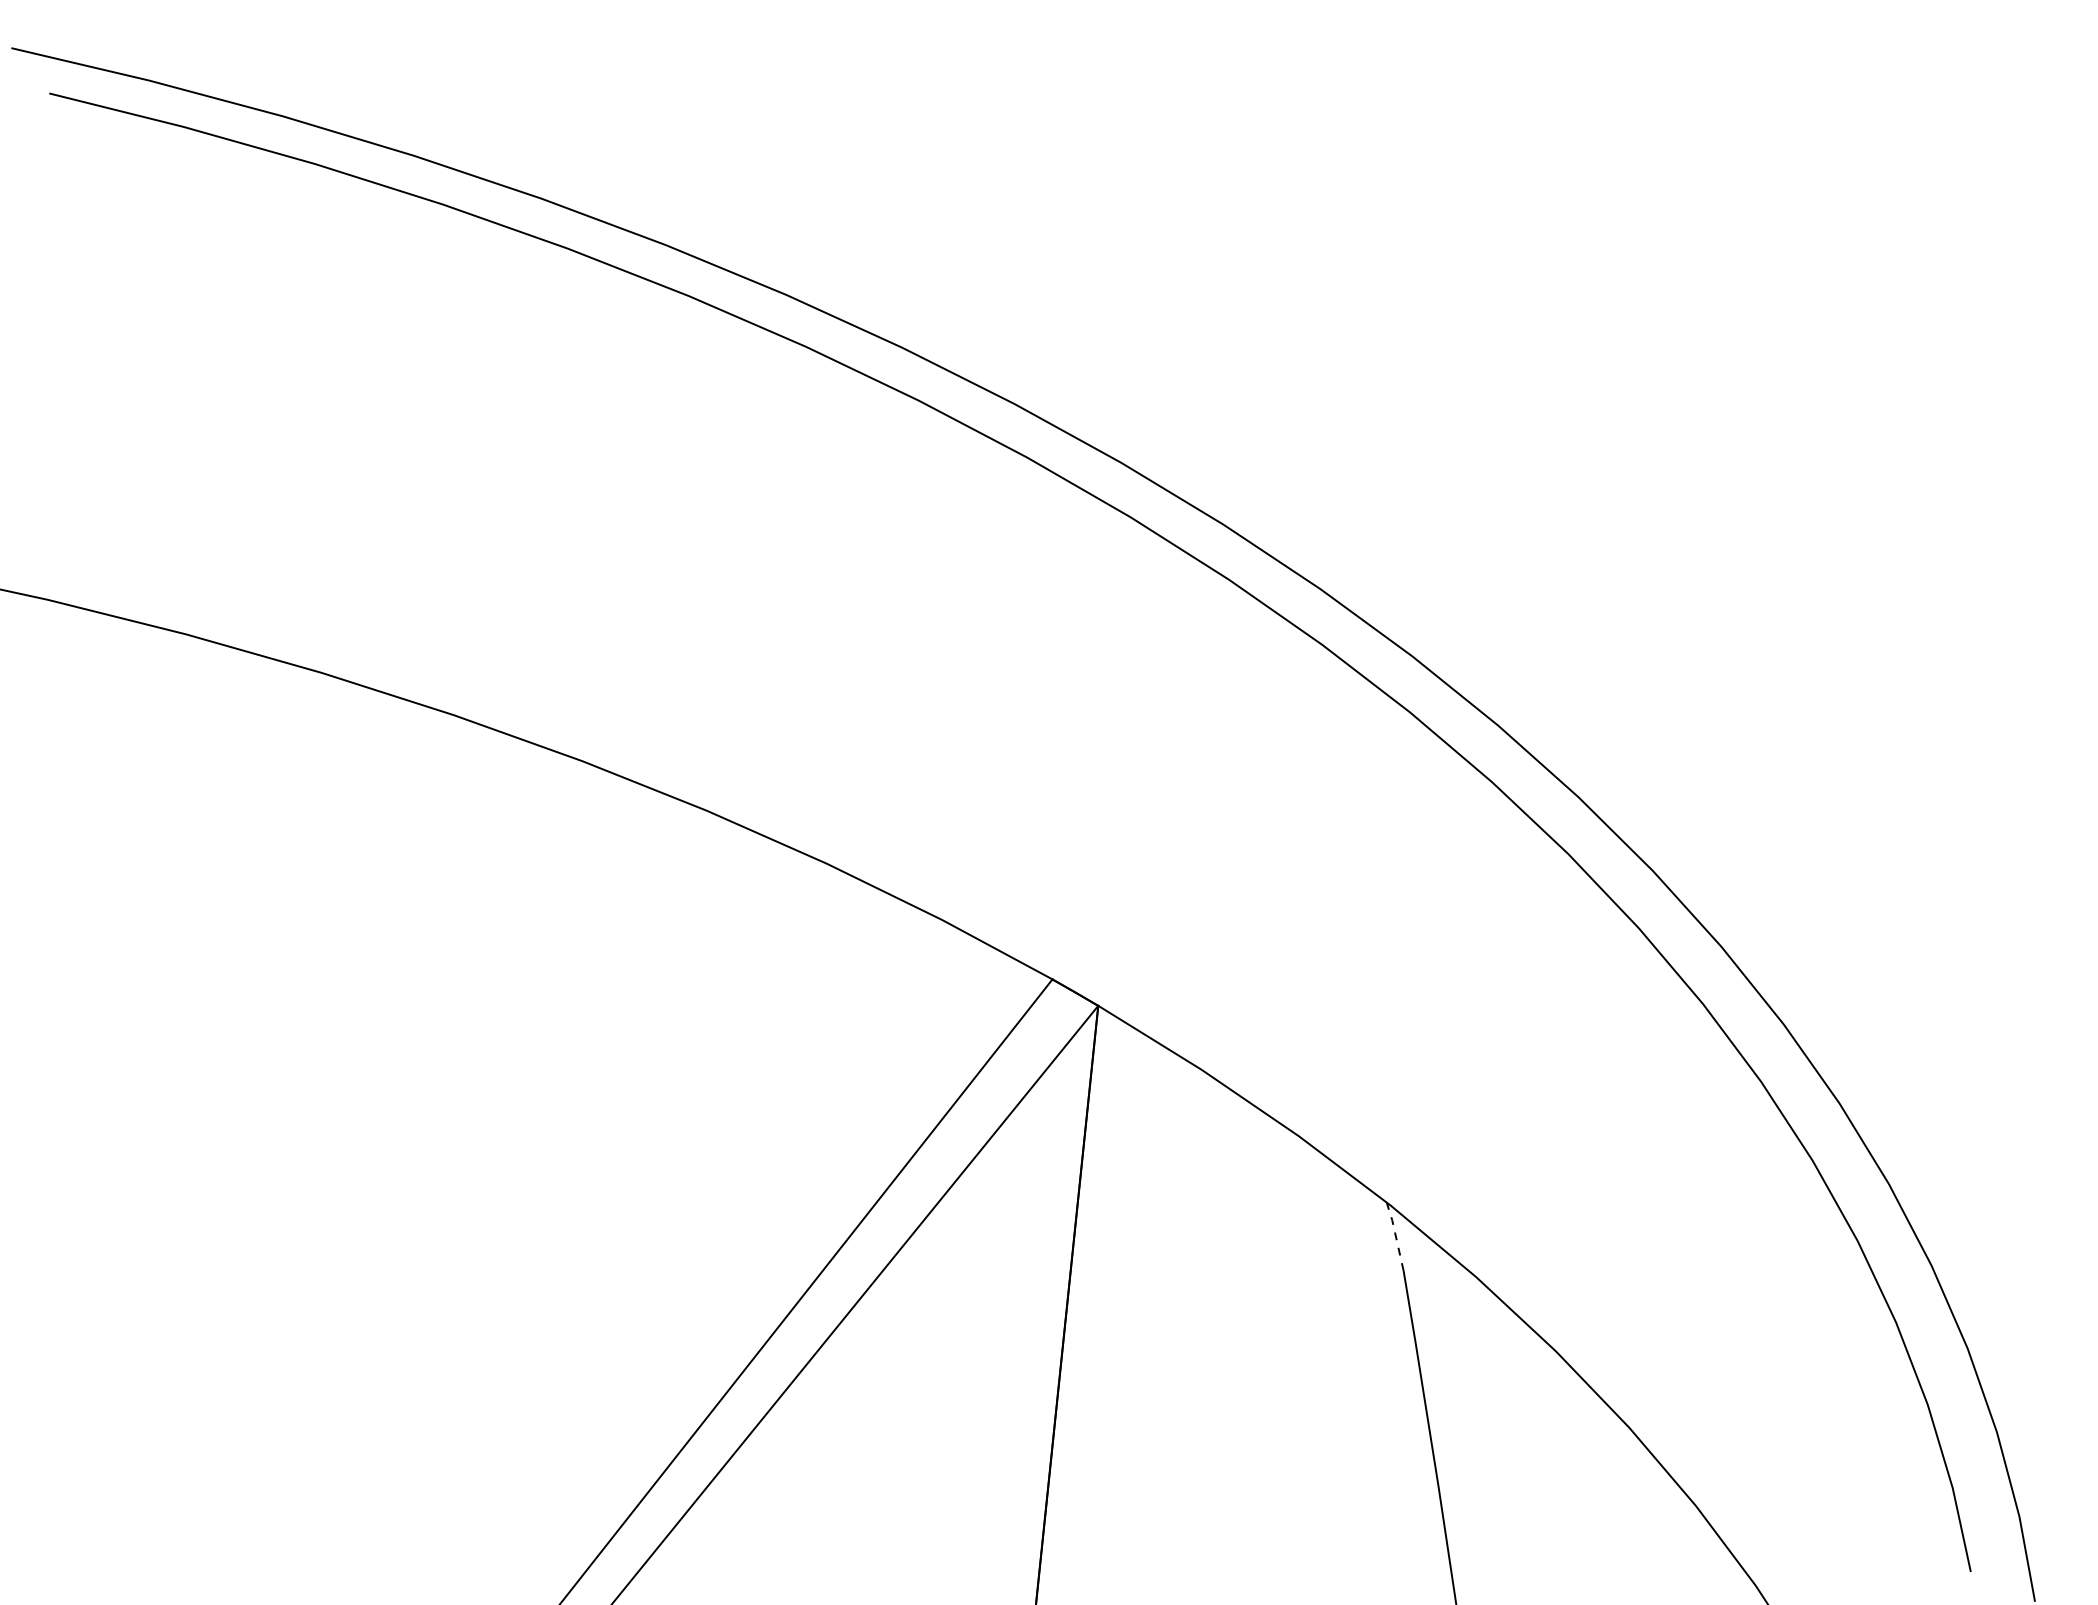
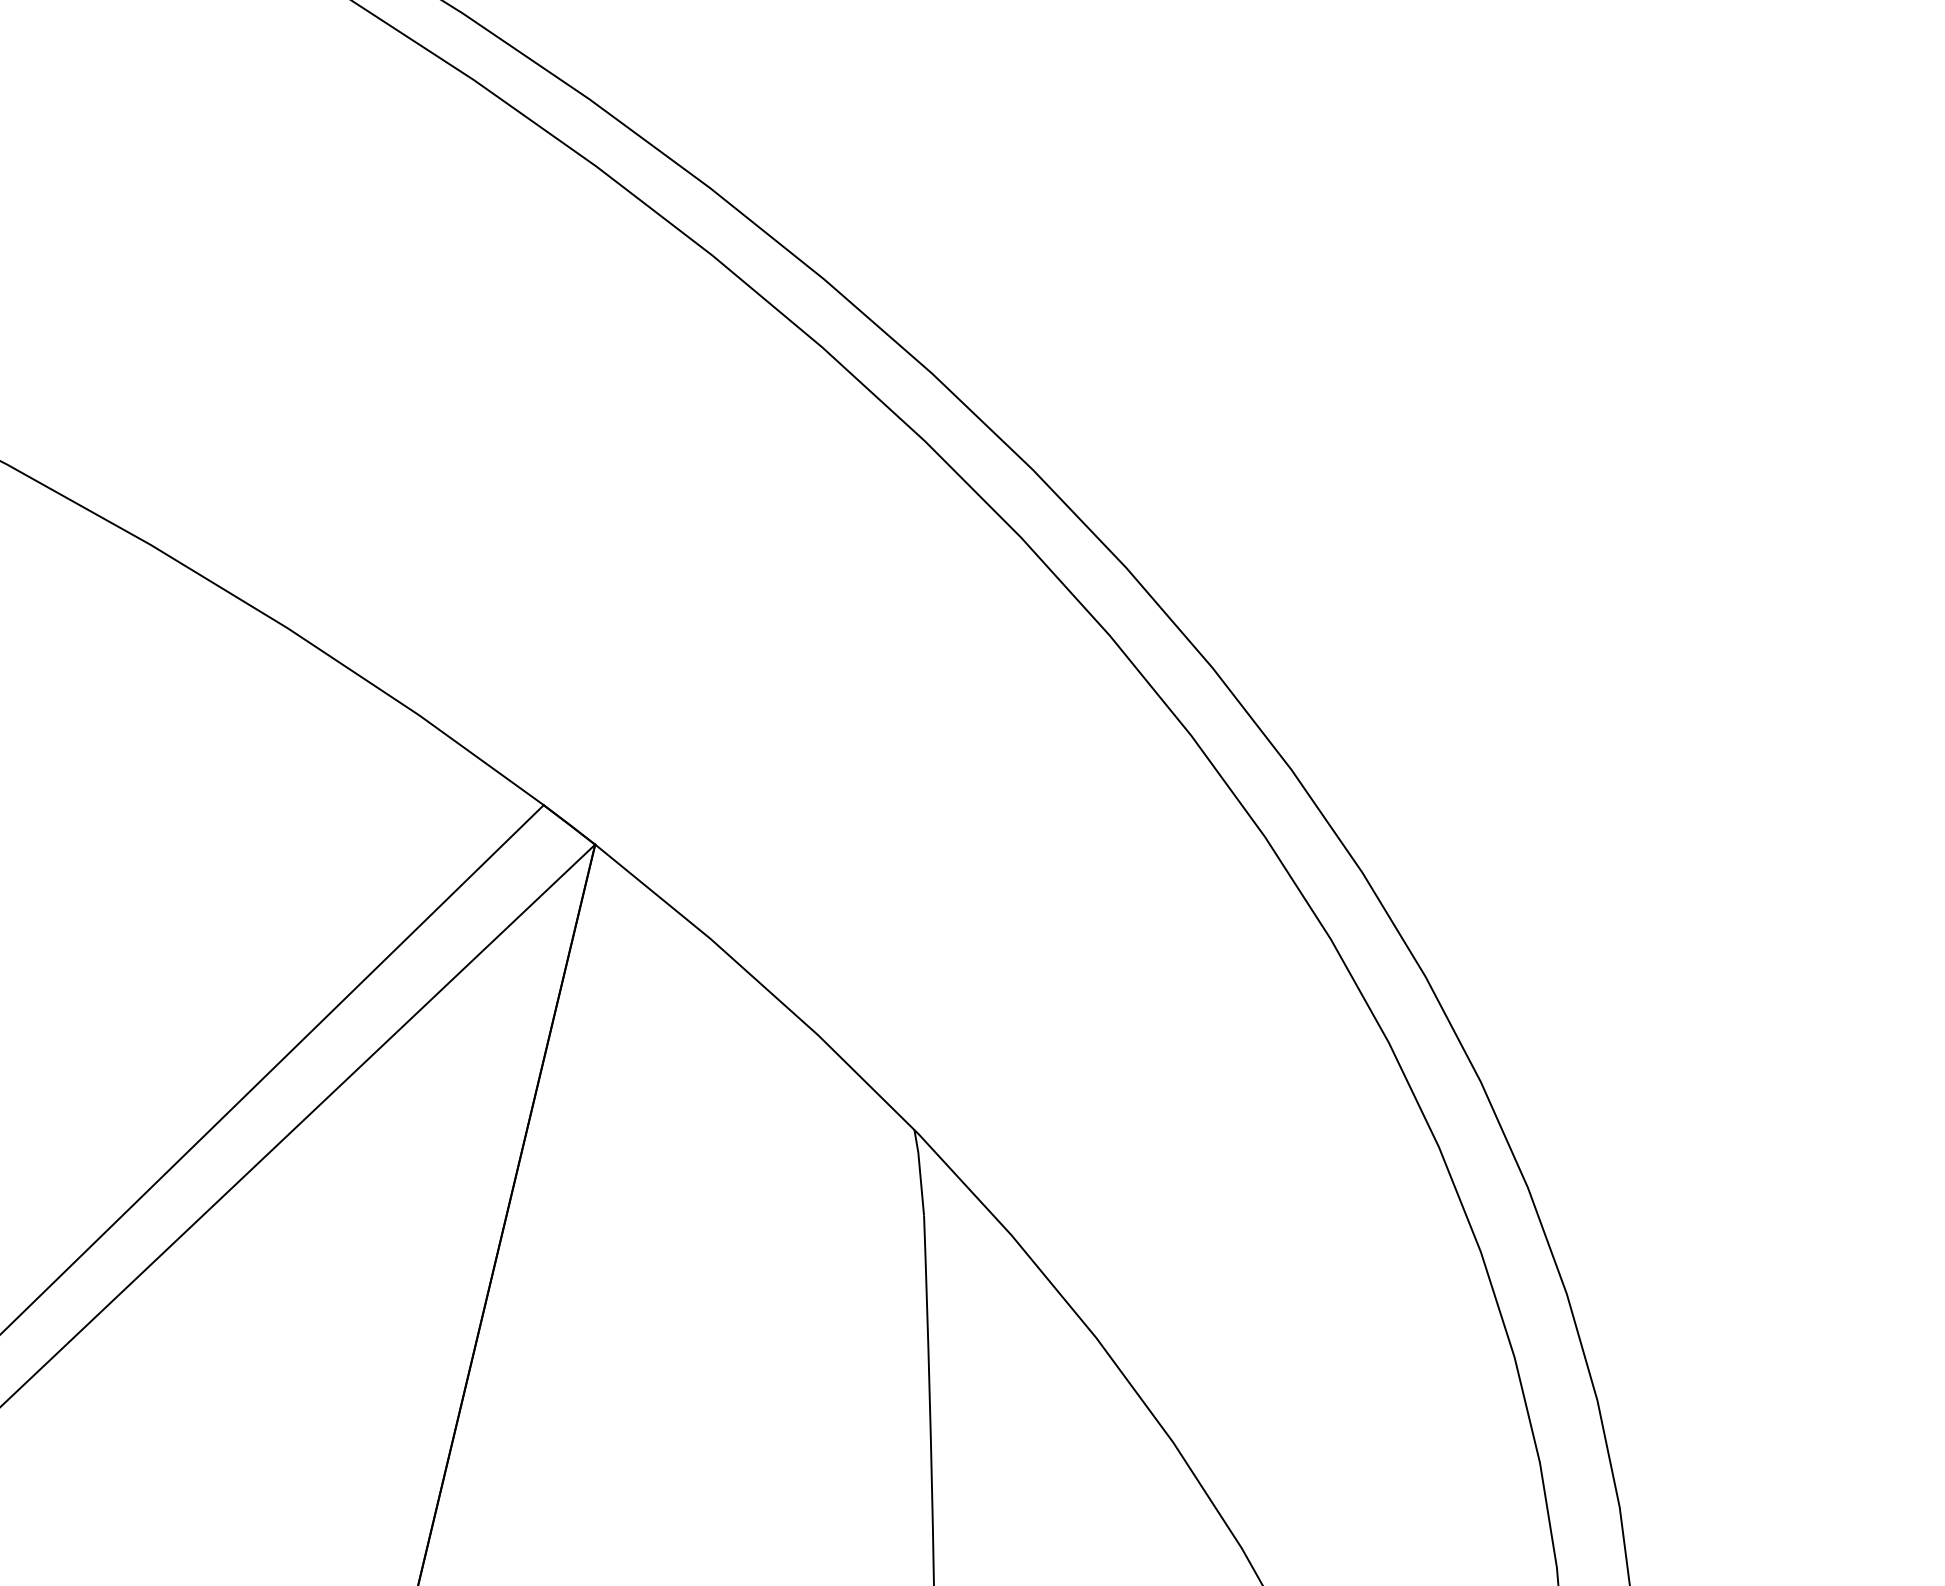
line: (1395, 1235) -> (919, 1171), dashed -> solid

